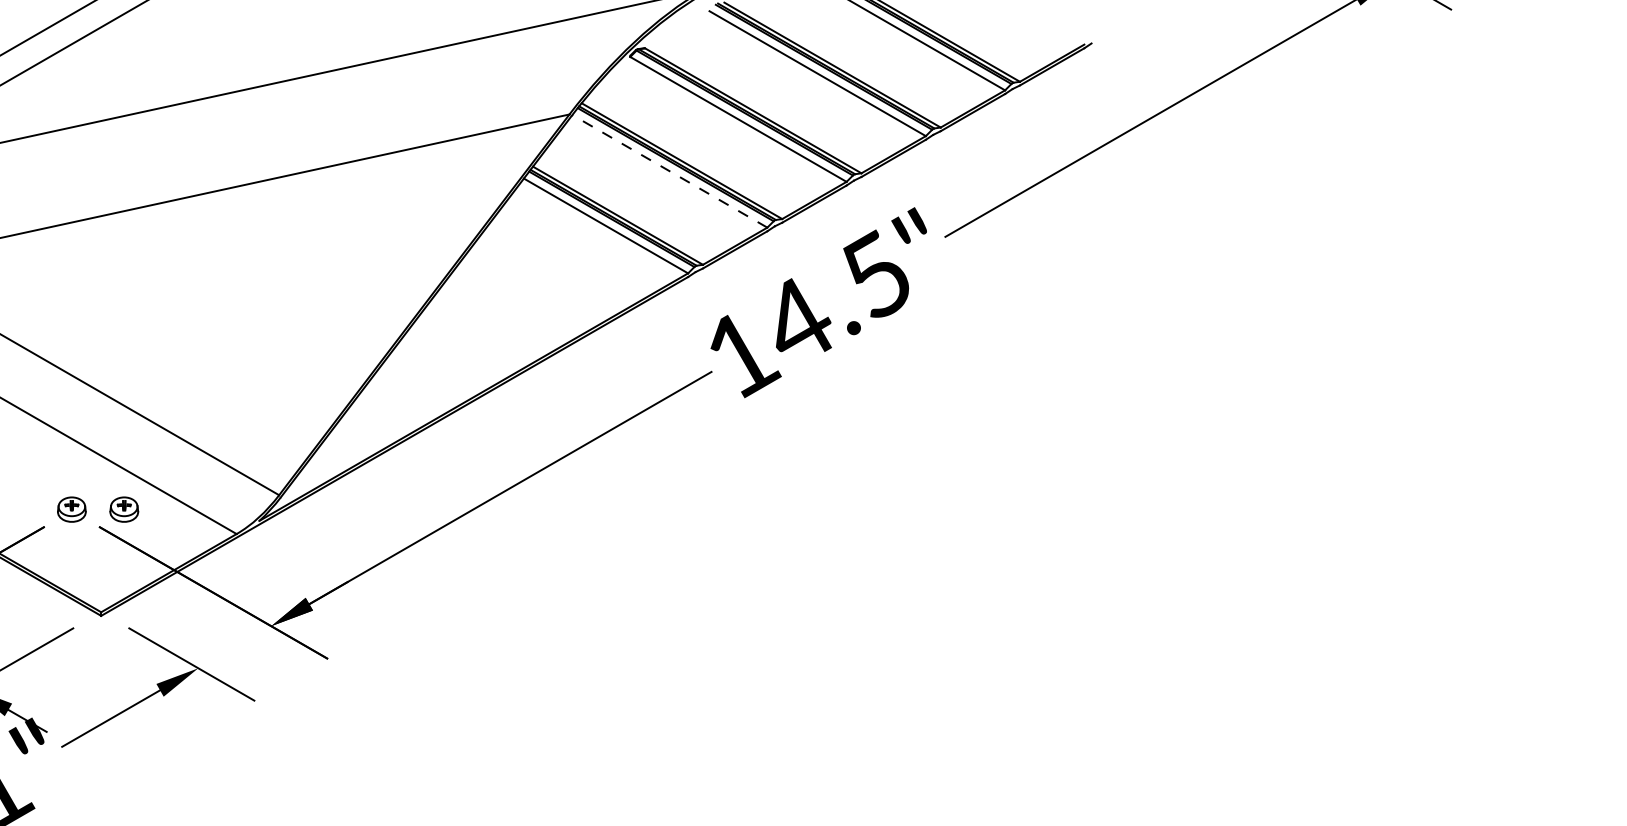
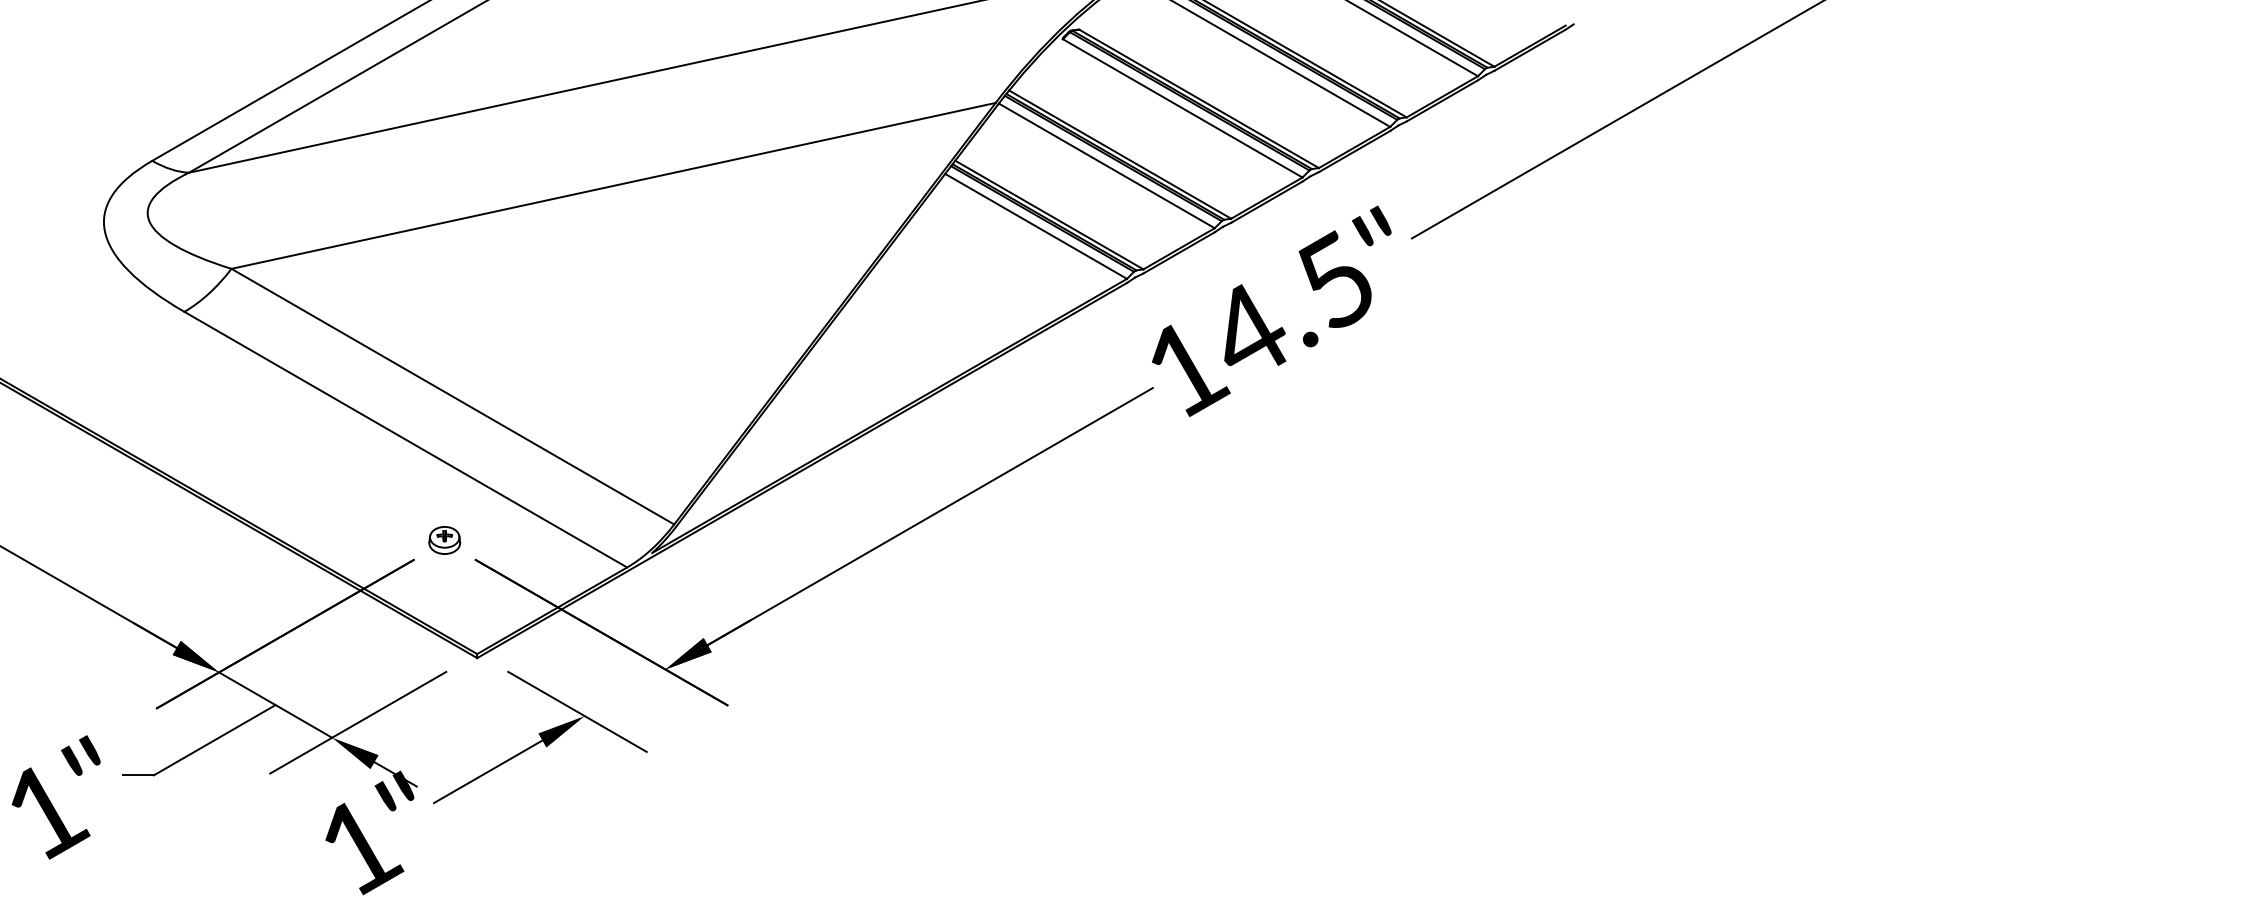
line: (669, 170) -> (1106, 165), dashed -> solid
part: (124, 509) -> (502, 540), removed

